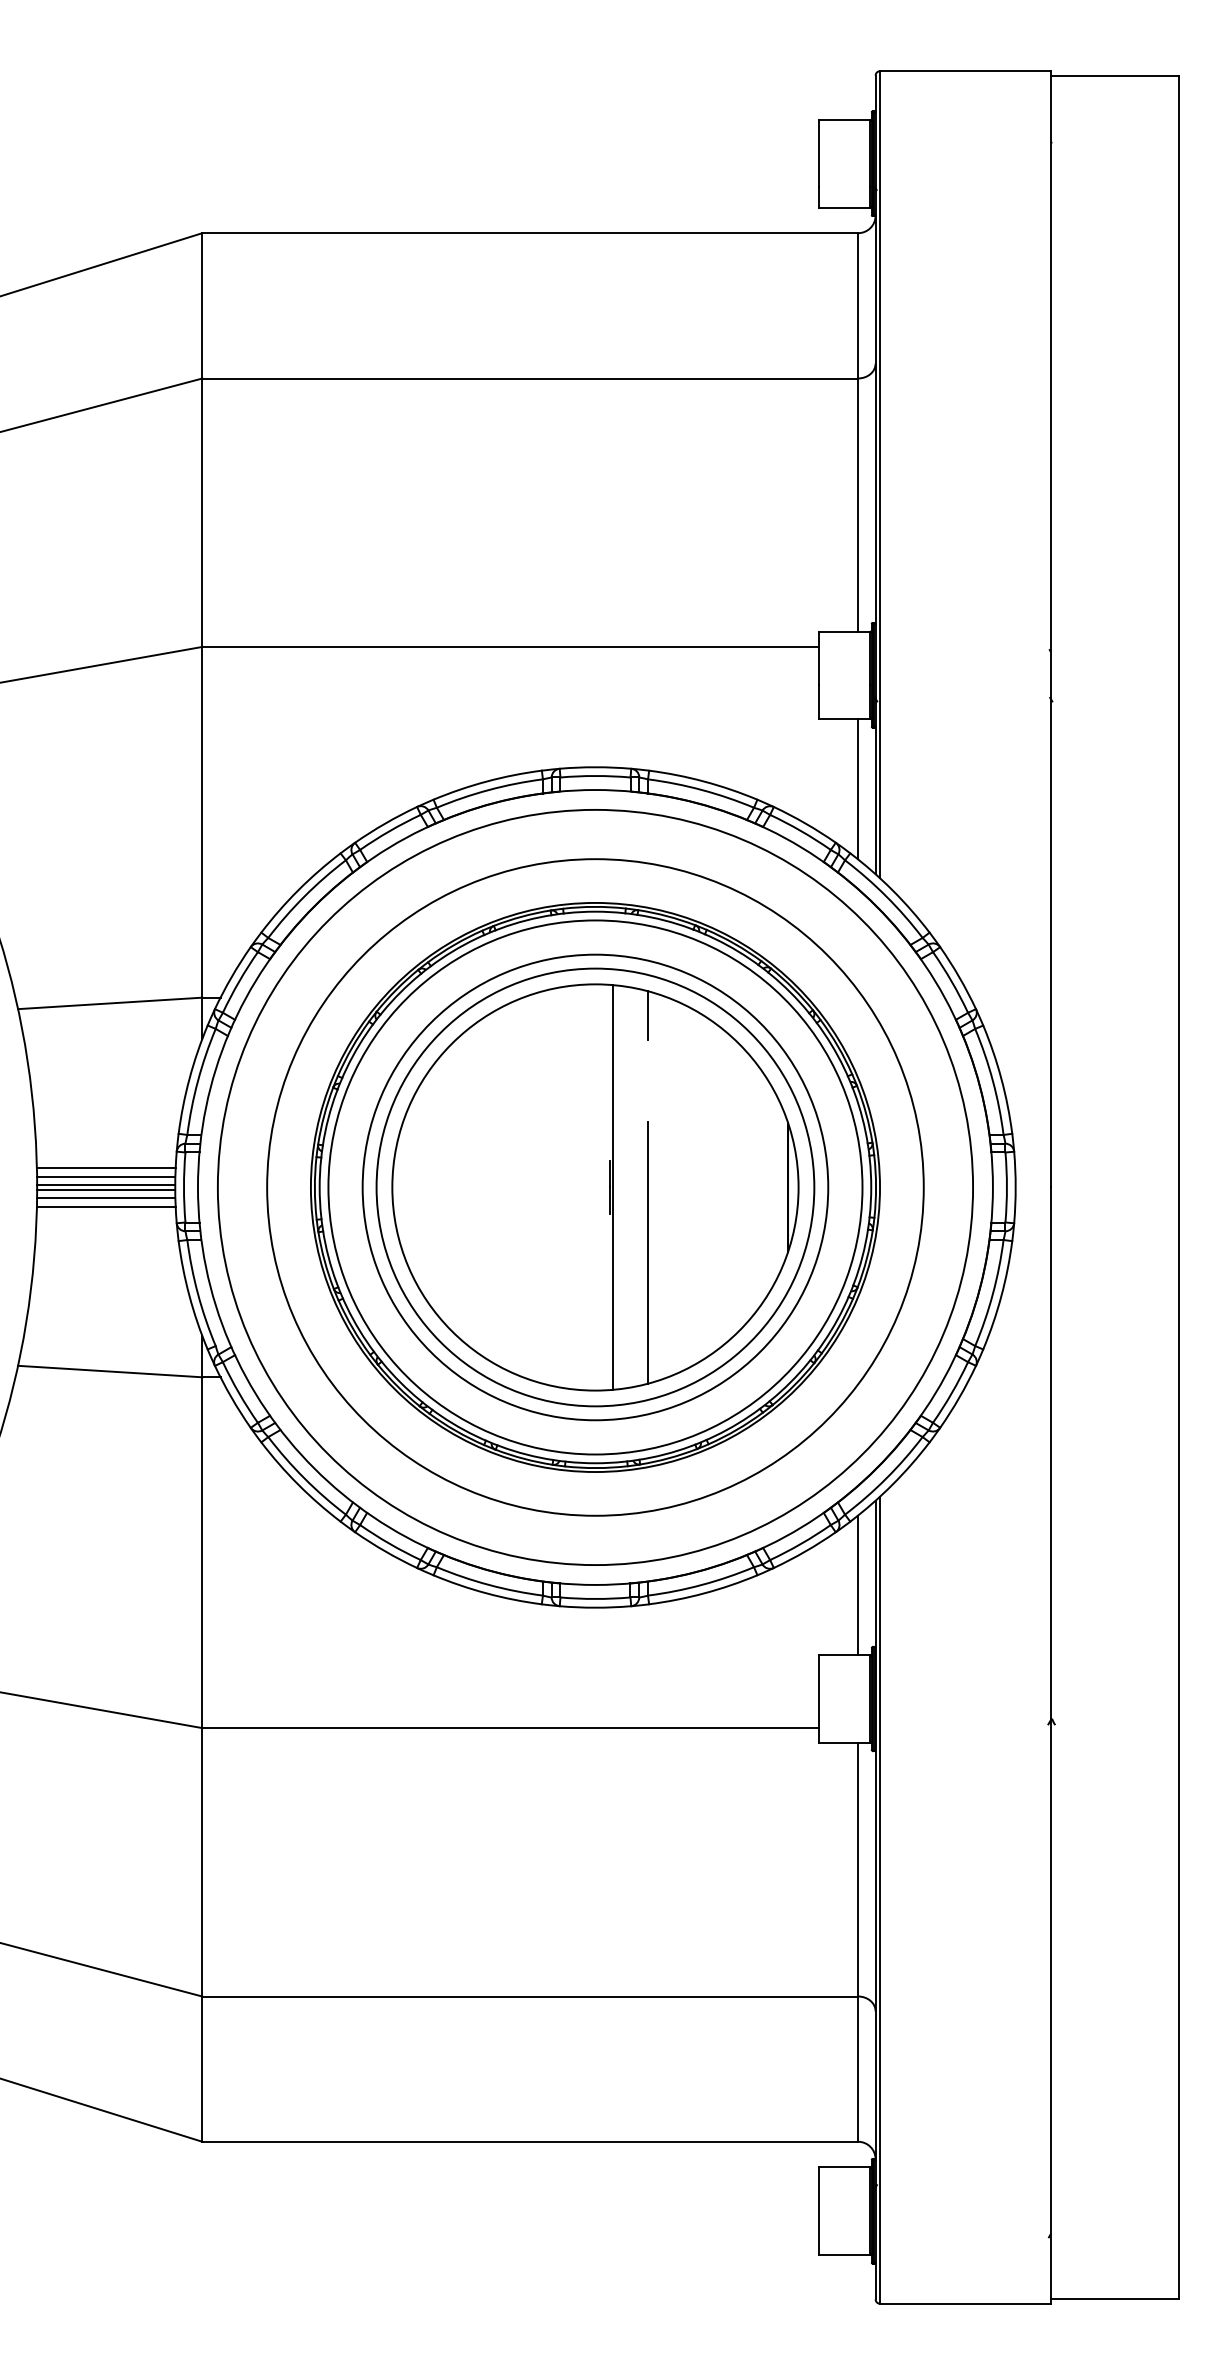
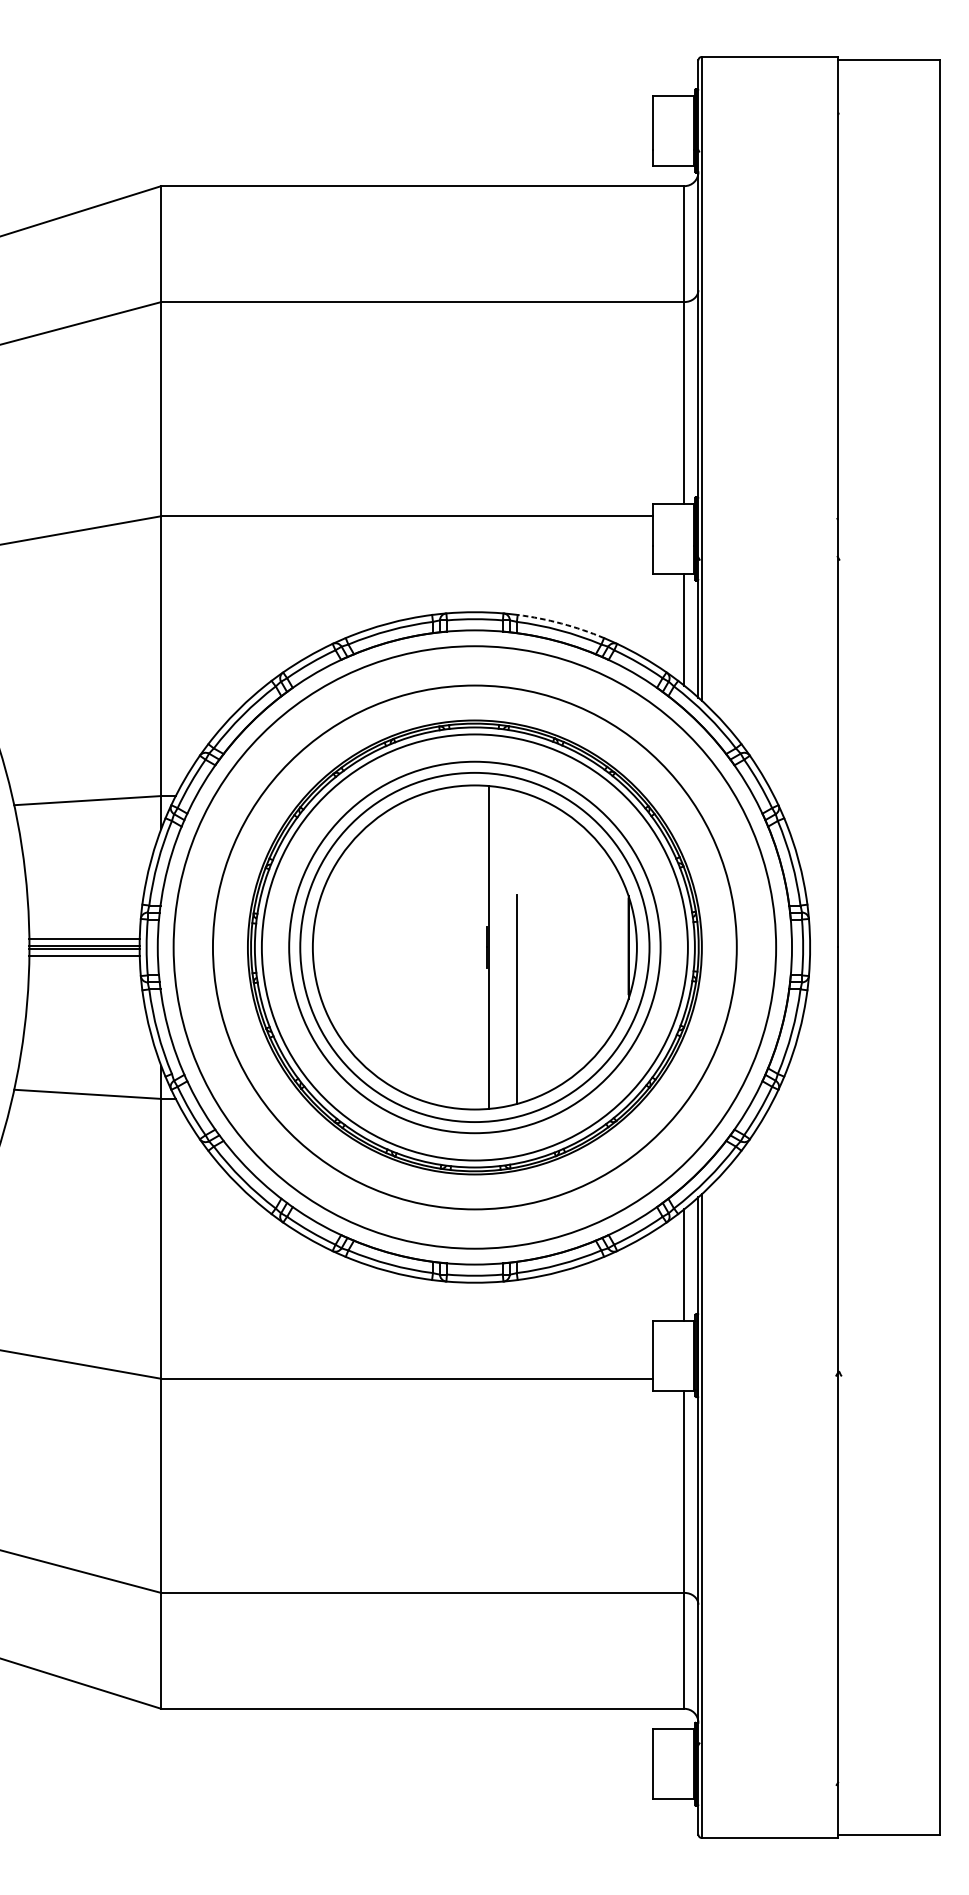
arc: (704, 781) -> (561, 623), solid -> dashed
line: (647, 1015) -> (516, 810), removed
line: (105, 1167) -> (84, 931), removed
line: (105, 1207) -> (84, 963), removed

